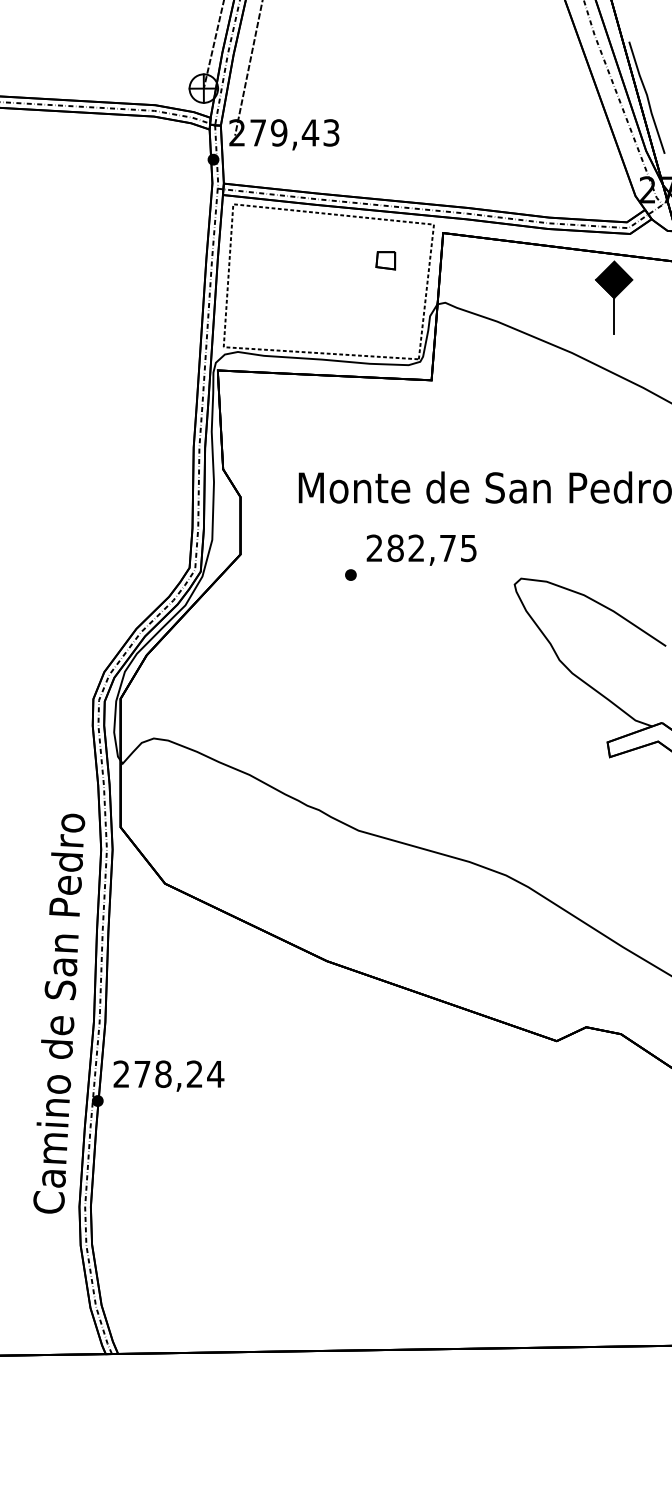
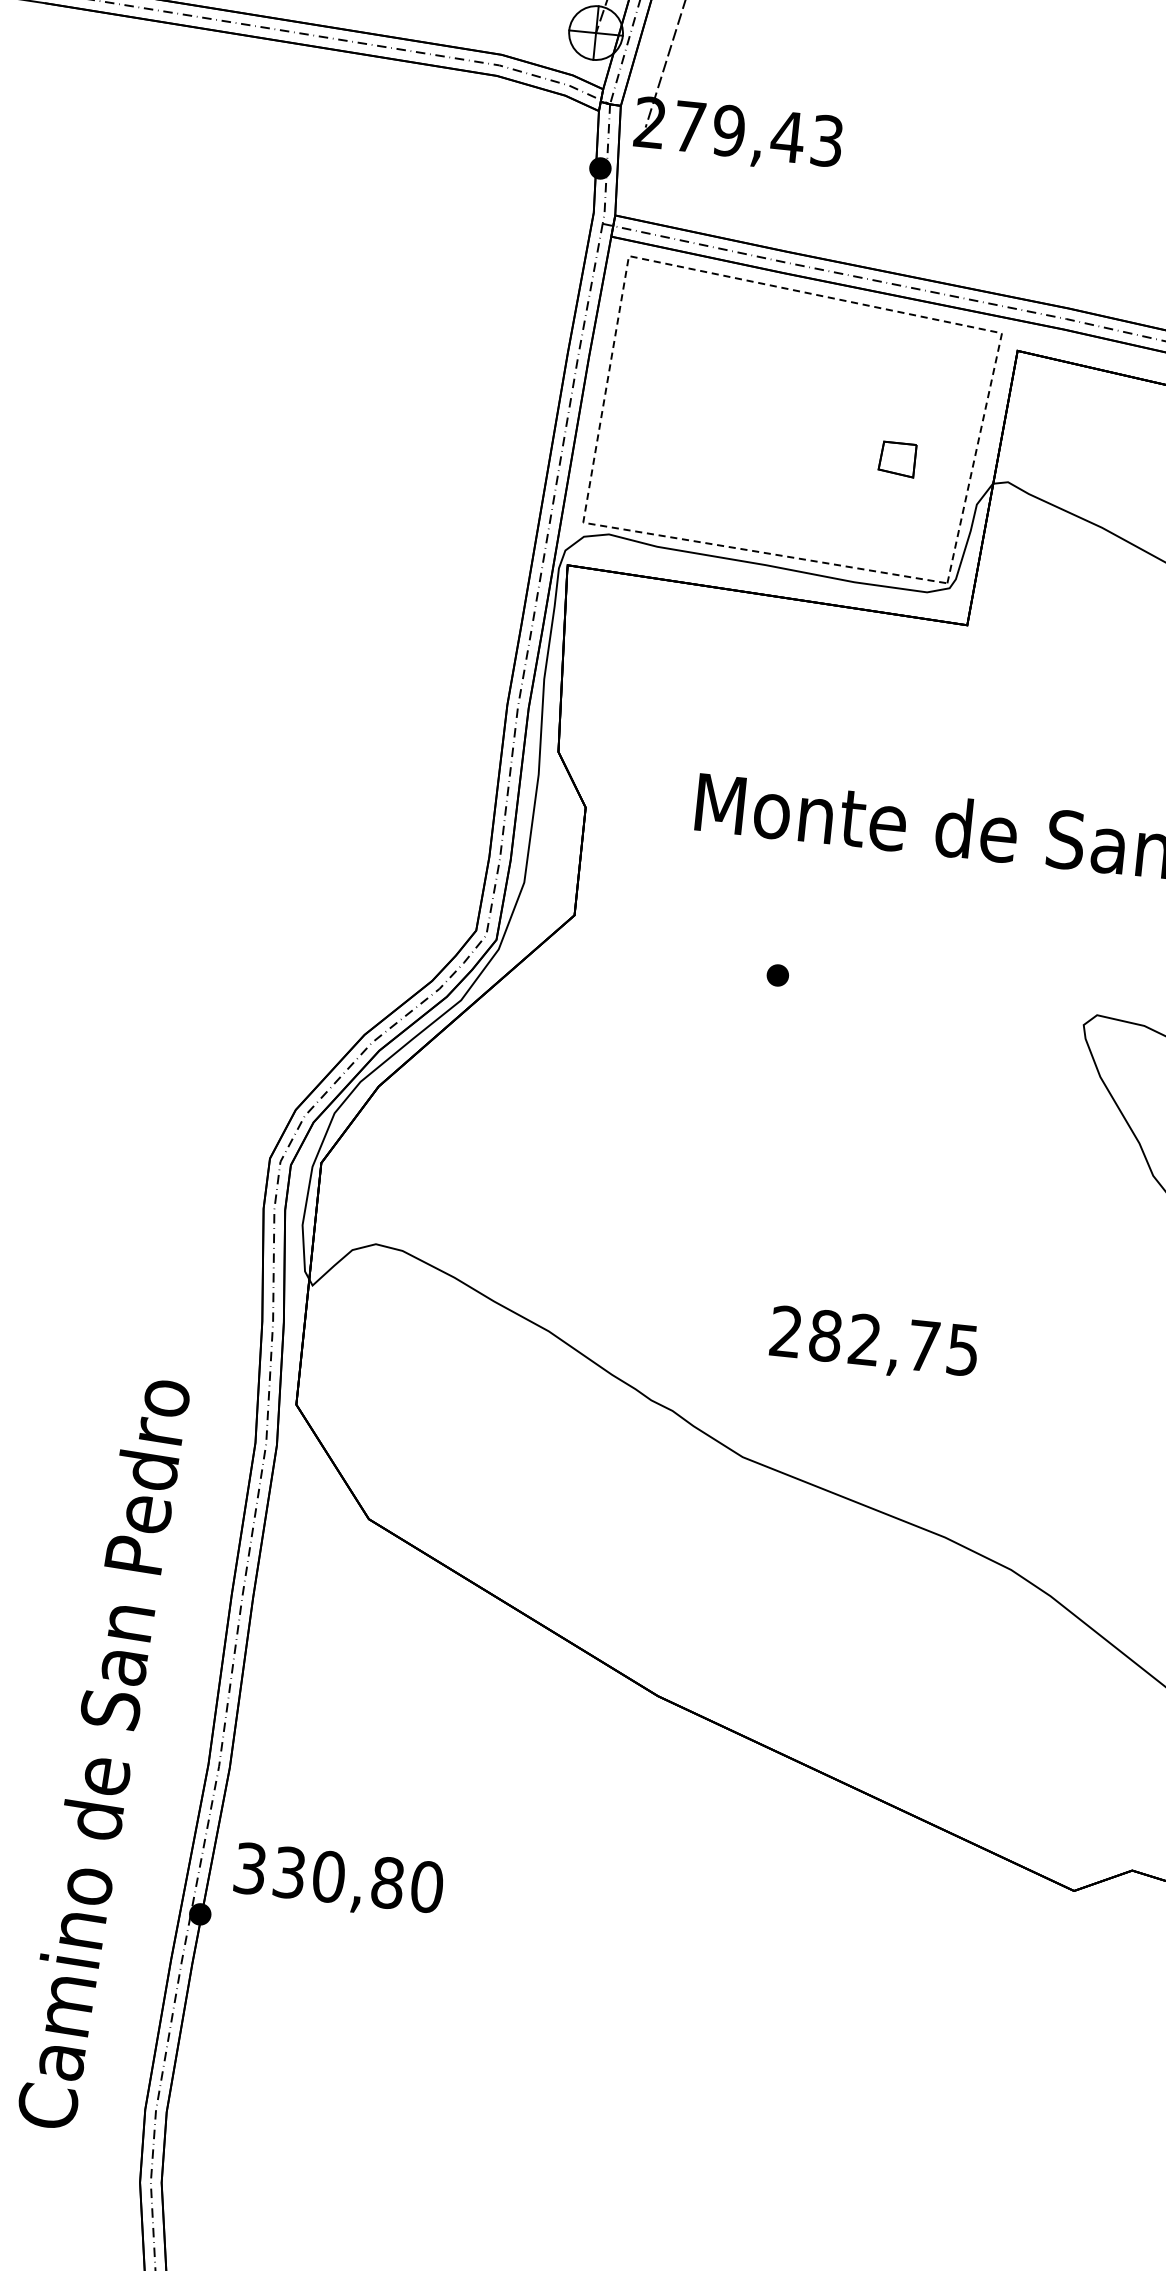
part: (385, 260) -> (896, 458), moved
text: (421, 549) -> (873, 1343), moved
text: (59, 1013) -> (104, 1753), moved
text: (168, 1073) -> (338, 1876), 278,24 -> 330,80

